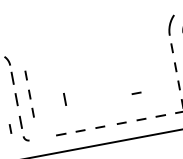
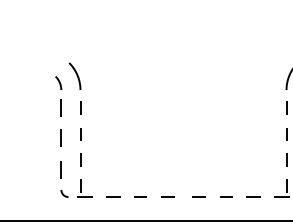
curve: (19, 53) -> (76, 75), added
line: (136, 92) -> (226, 159), removed
line: (64, 99) -> (126, 149), removed
line: (10, 128) -> (45, 176), removed
part: (39, 132) -> (84, 188), added

